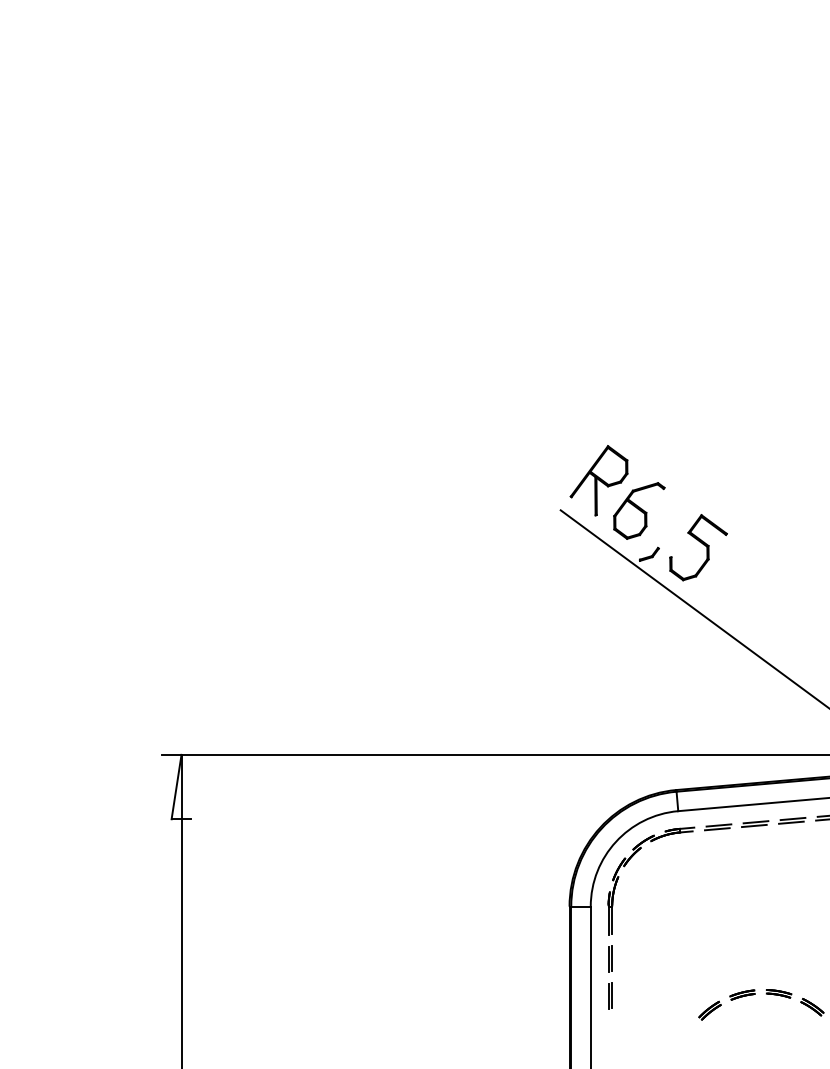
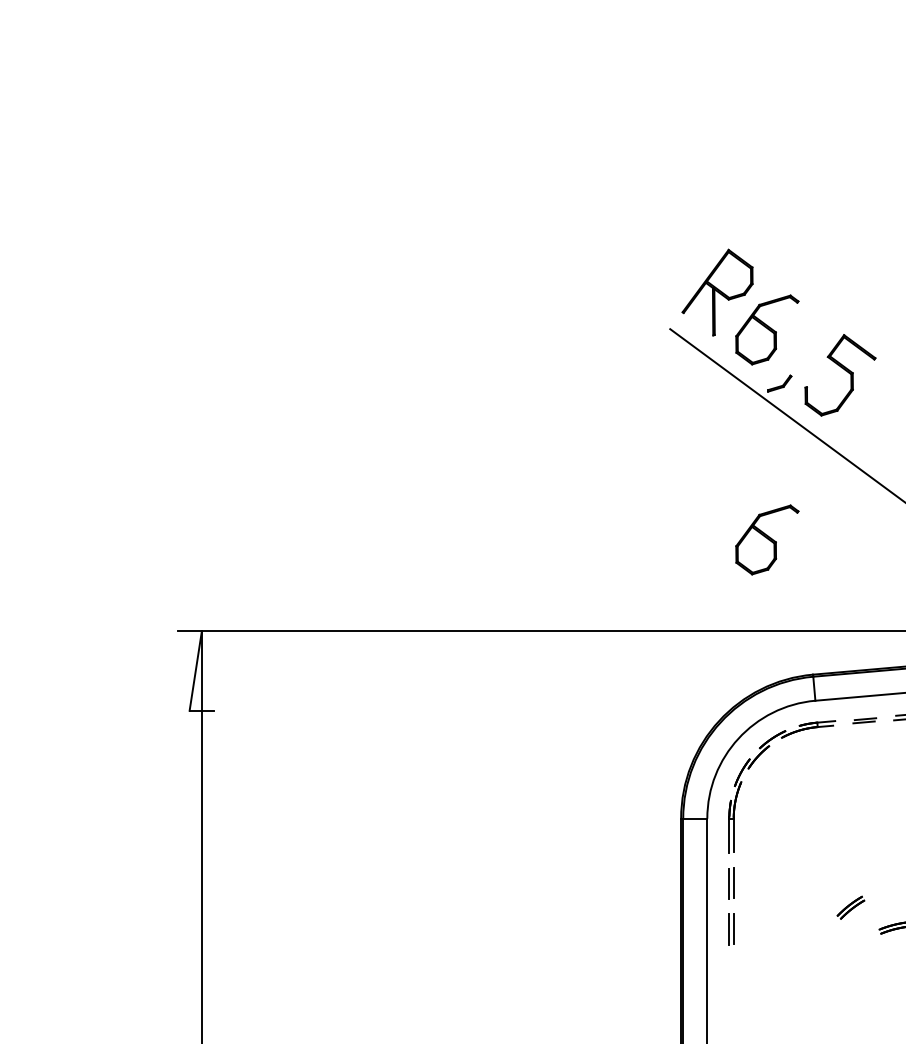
part: (639, 680) -> (767, 539), added
part: (718, 827) -> (865, 720), size x0.7
part: (709, 1010) -> (850, 907), moved

